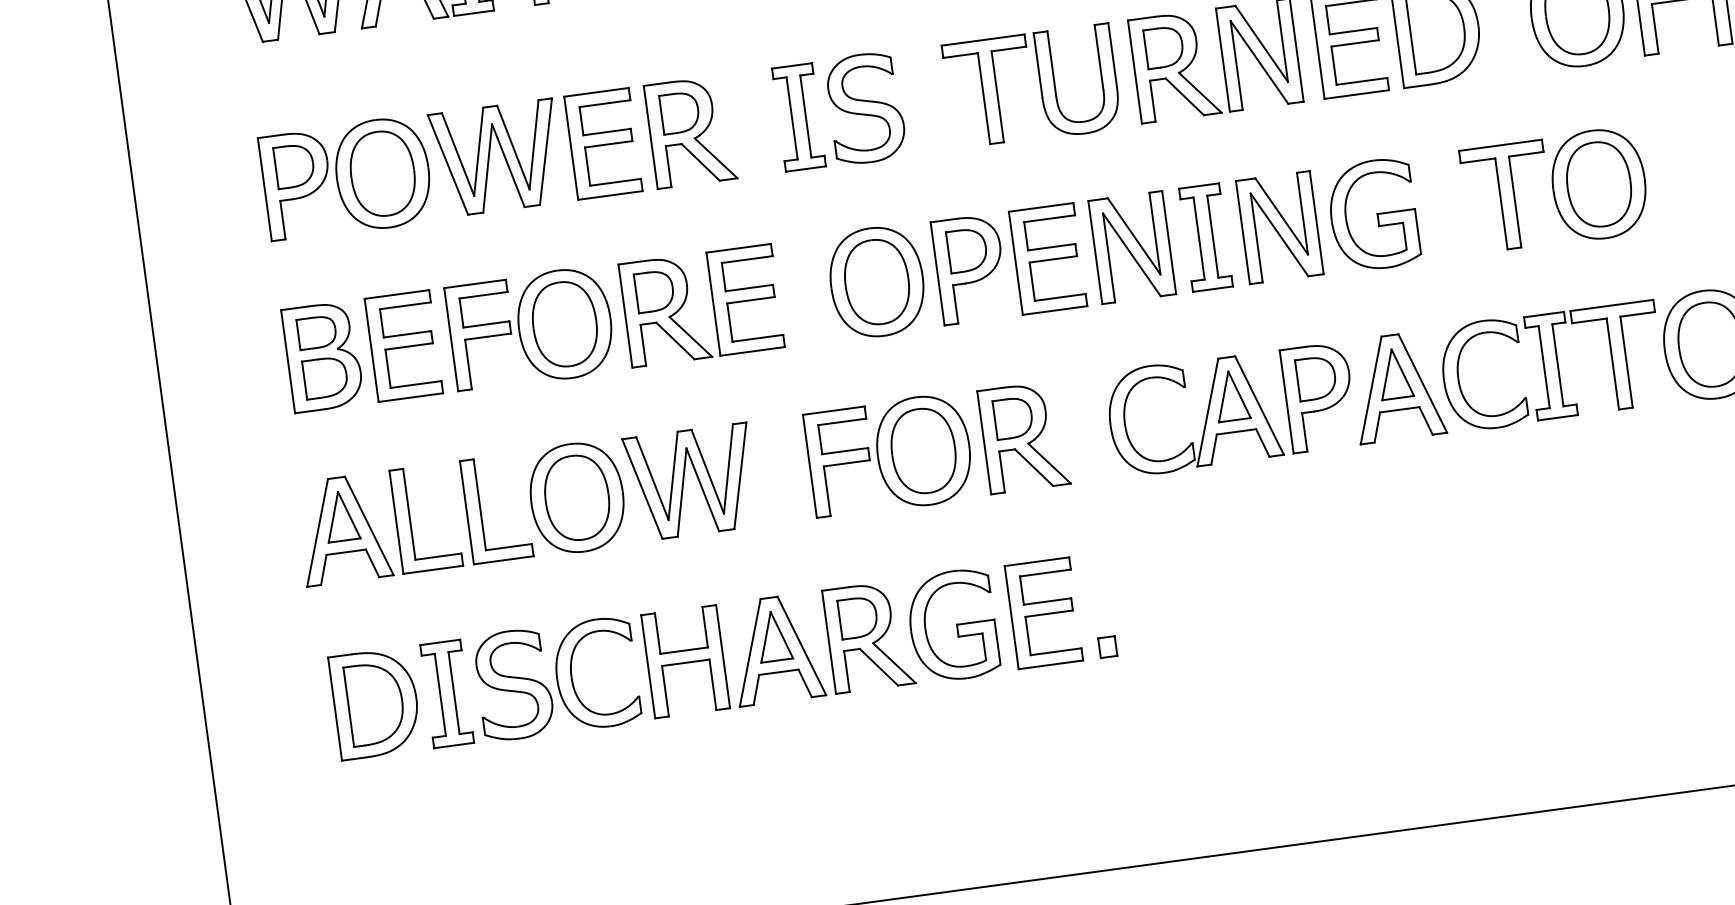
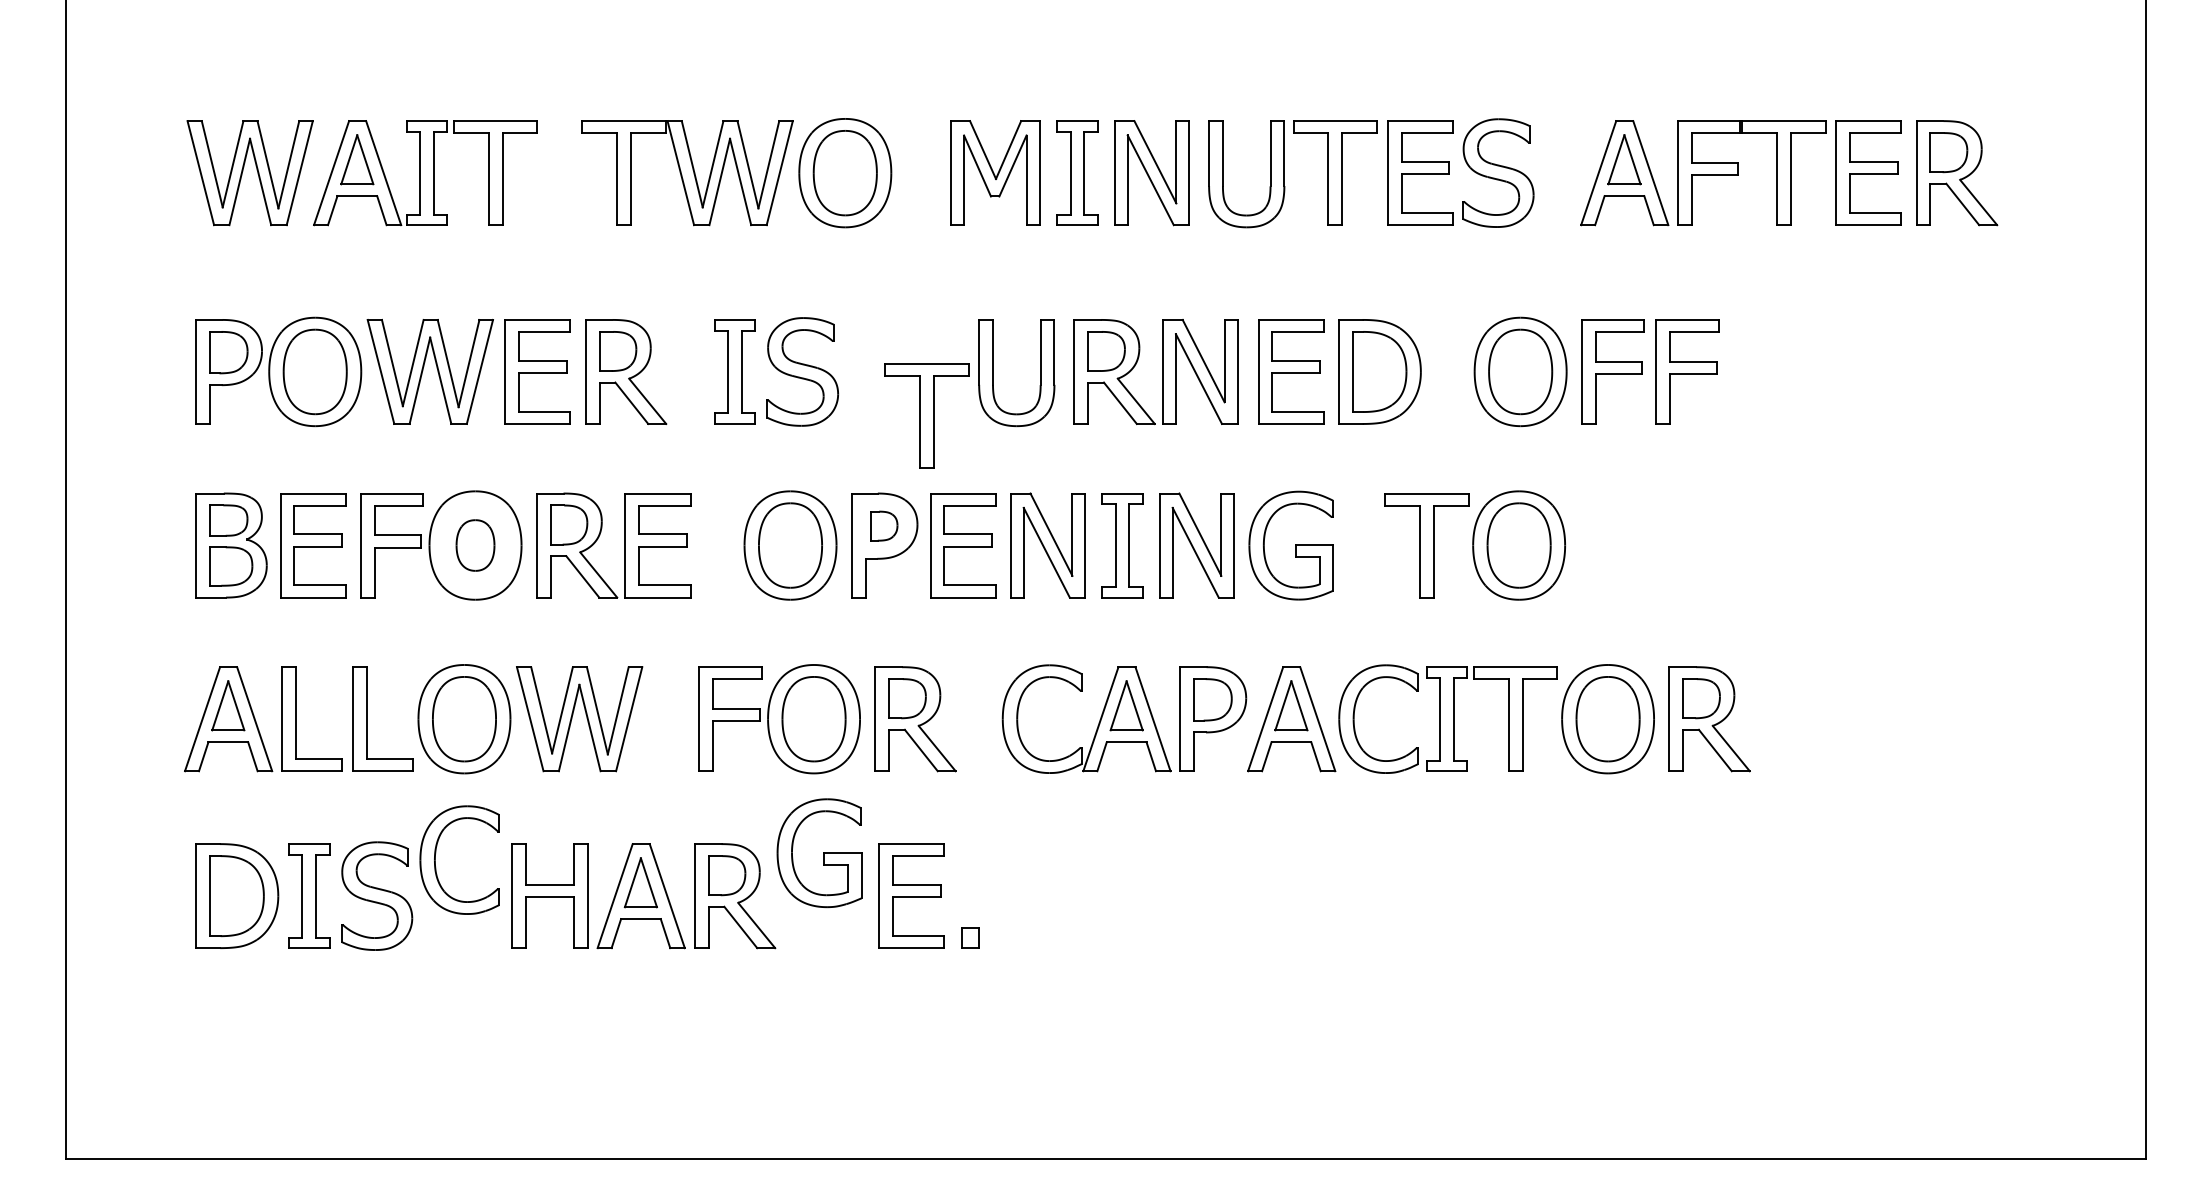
part: (989, 91) -> (926, 415), moved
part: (967, 249) -> (884, 525), size x0.7
part: (564, 324) -> (475, 545), size x0.6
part: (952, 626) -> (819, 853), moved
part: (572, 670) -> (436, 853), moved

